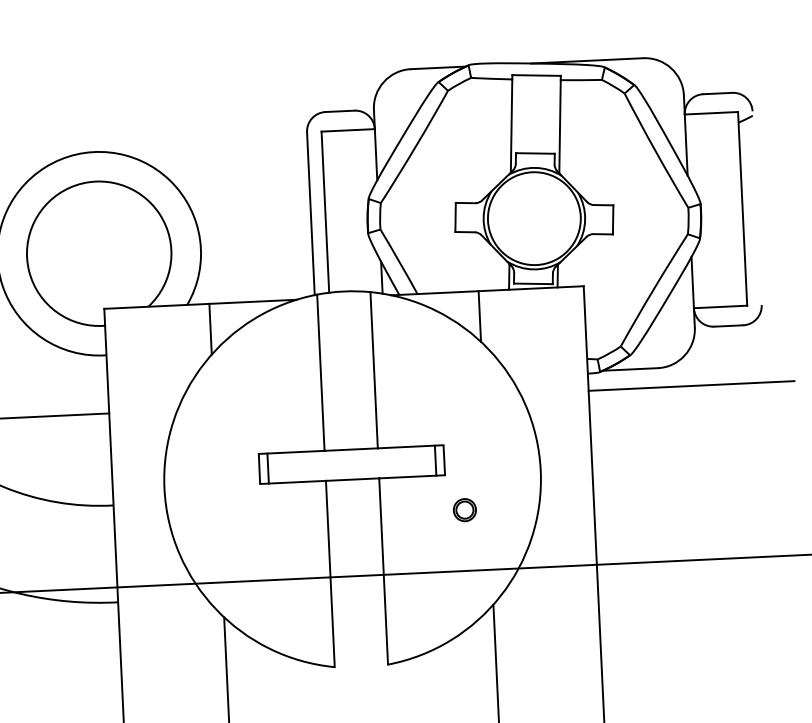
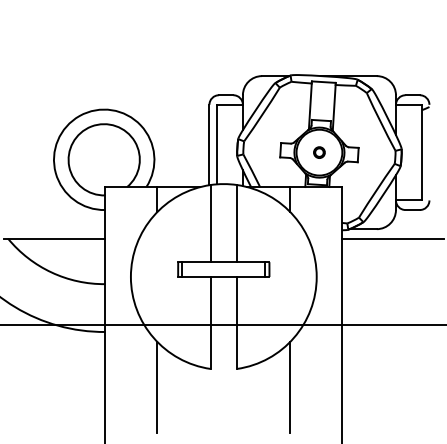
part: (465, 509) -> (319, 152), moved

